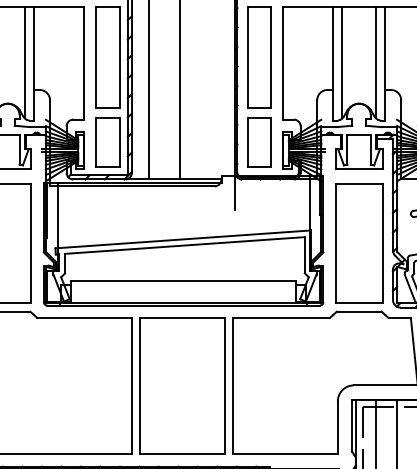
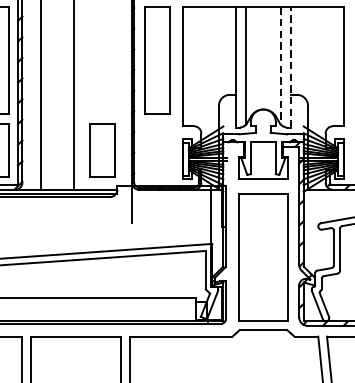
line: (376, 62) -> (281, 65), solid -> dashed
line: (385, 64) -> (291, 67), solid -> dashed
part: (259, 142) -> (102, 150), moved

